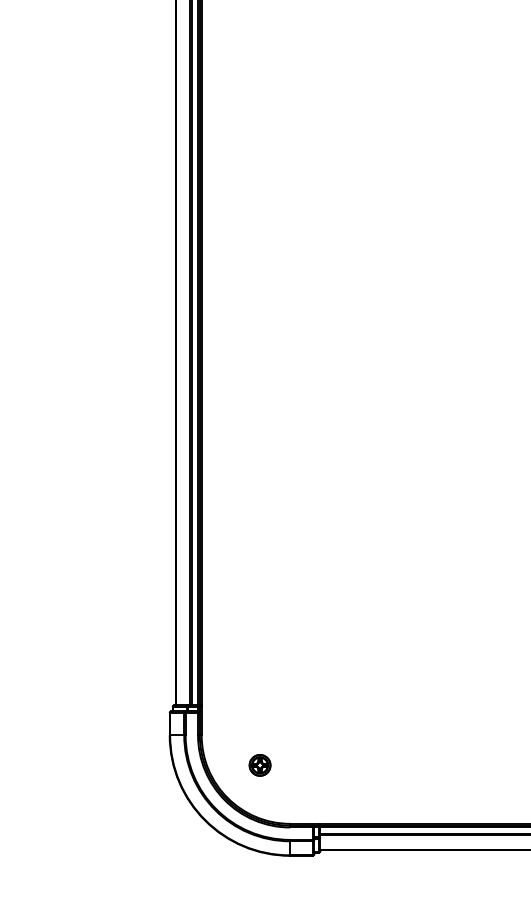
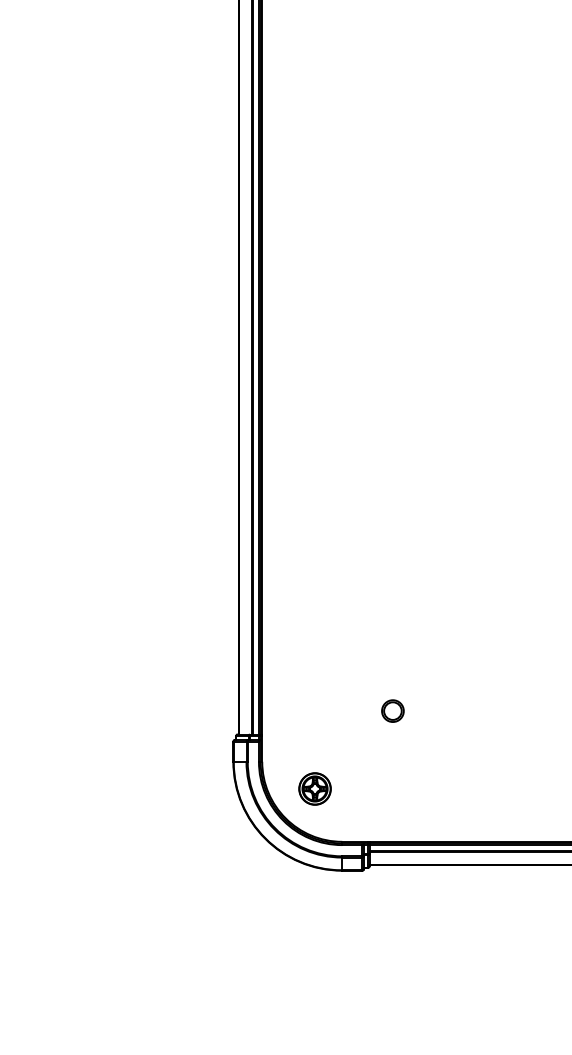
part: (345, 678) -> (392, 710), added
part: (259, 764) -> (314, 788), size x1.67

